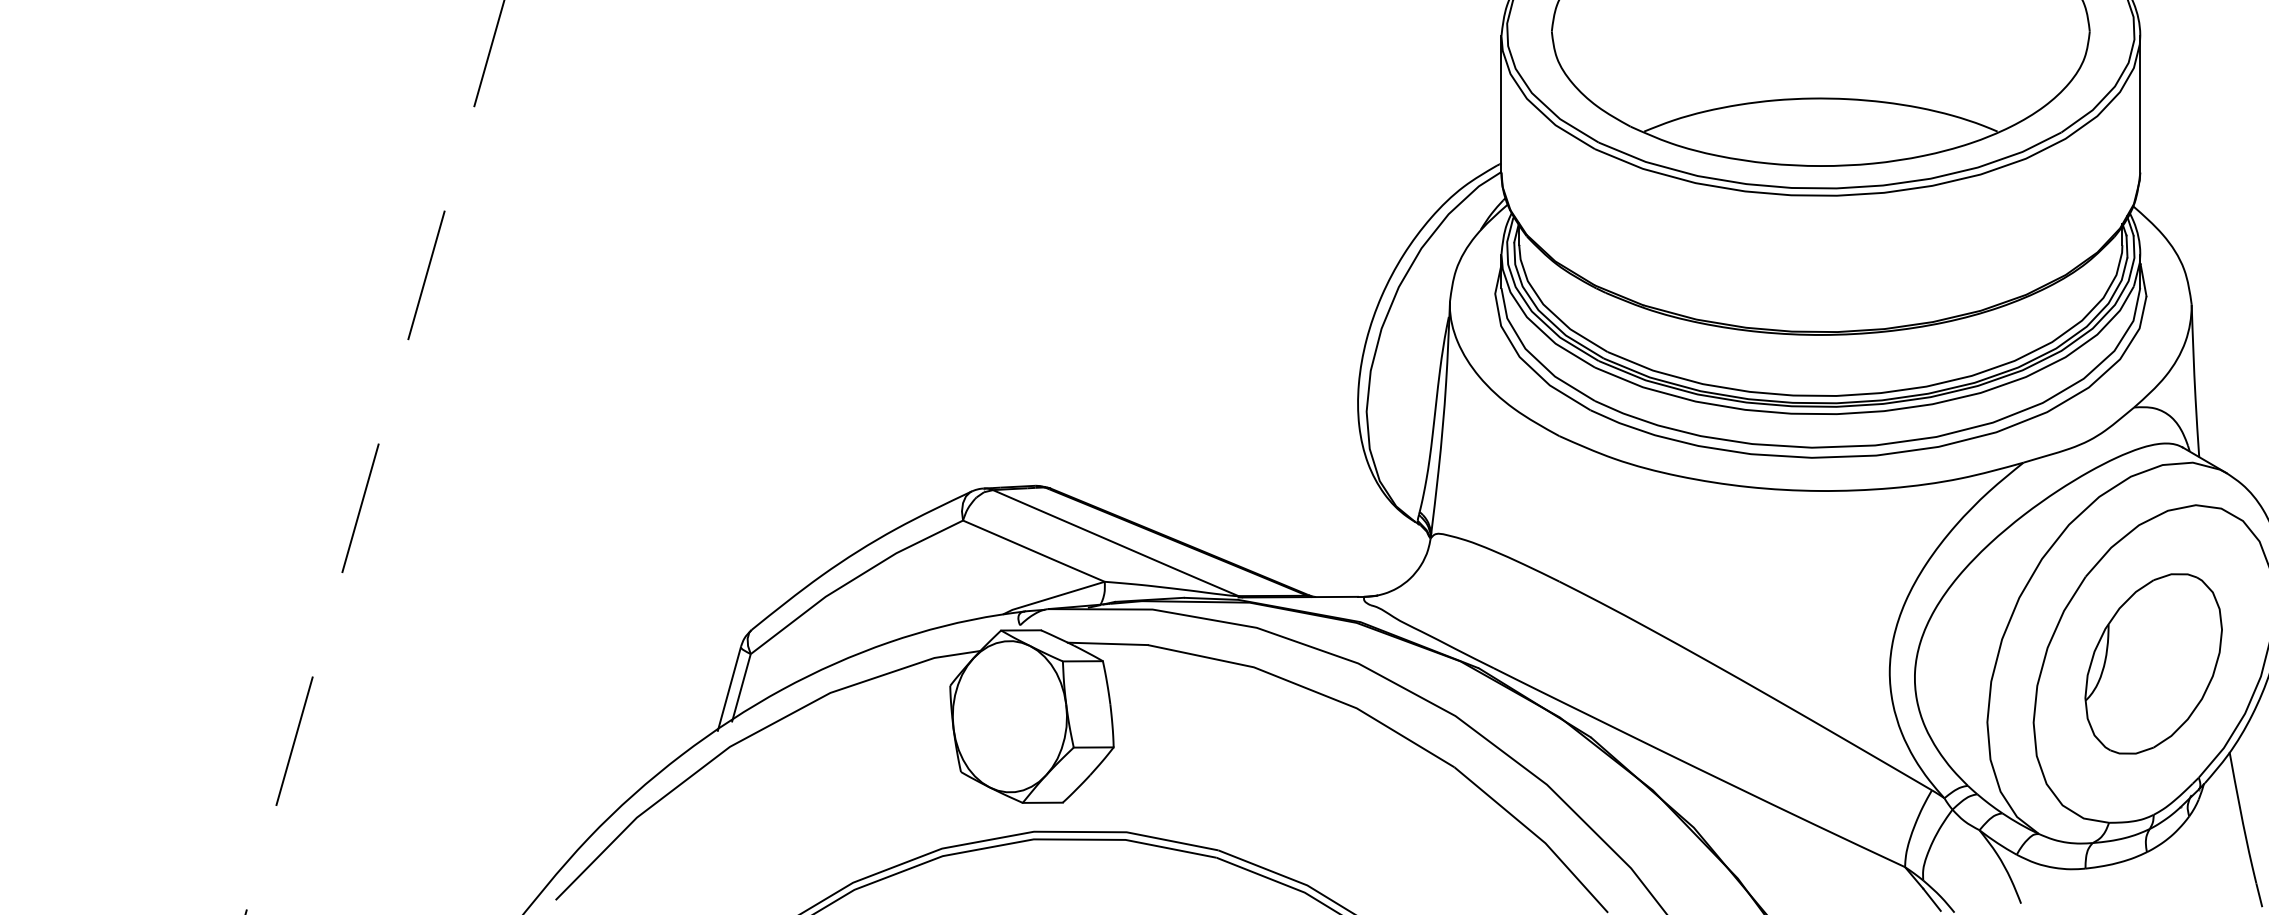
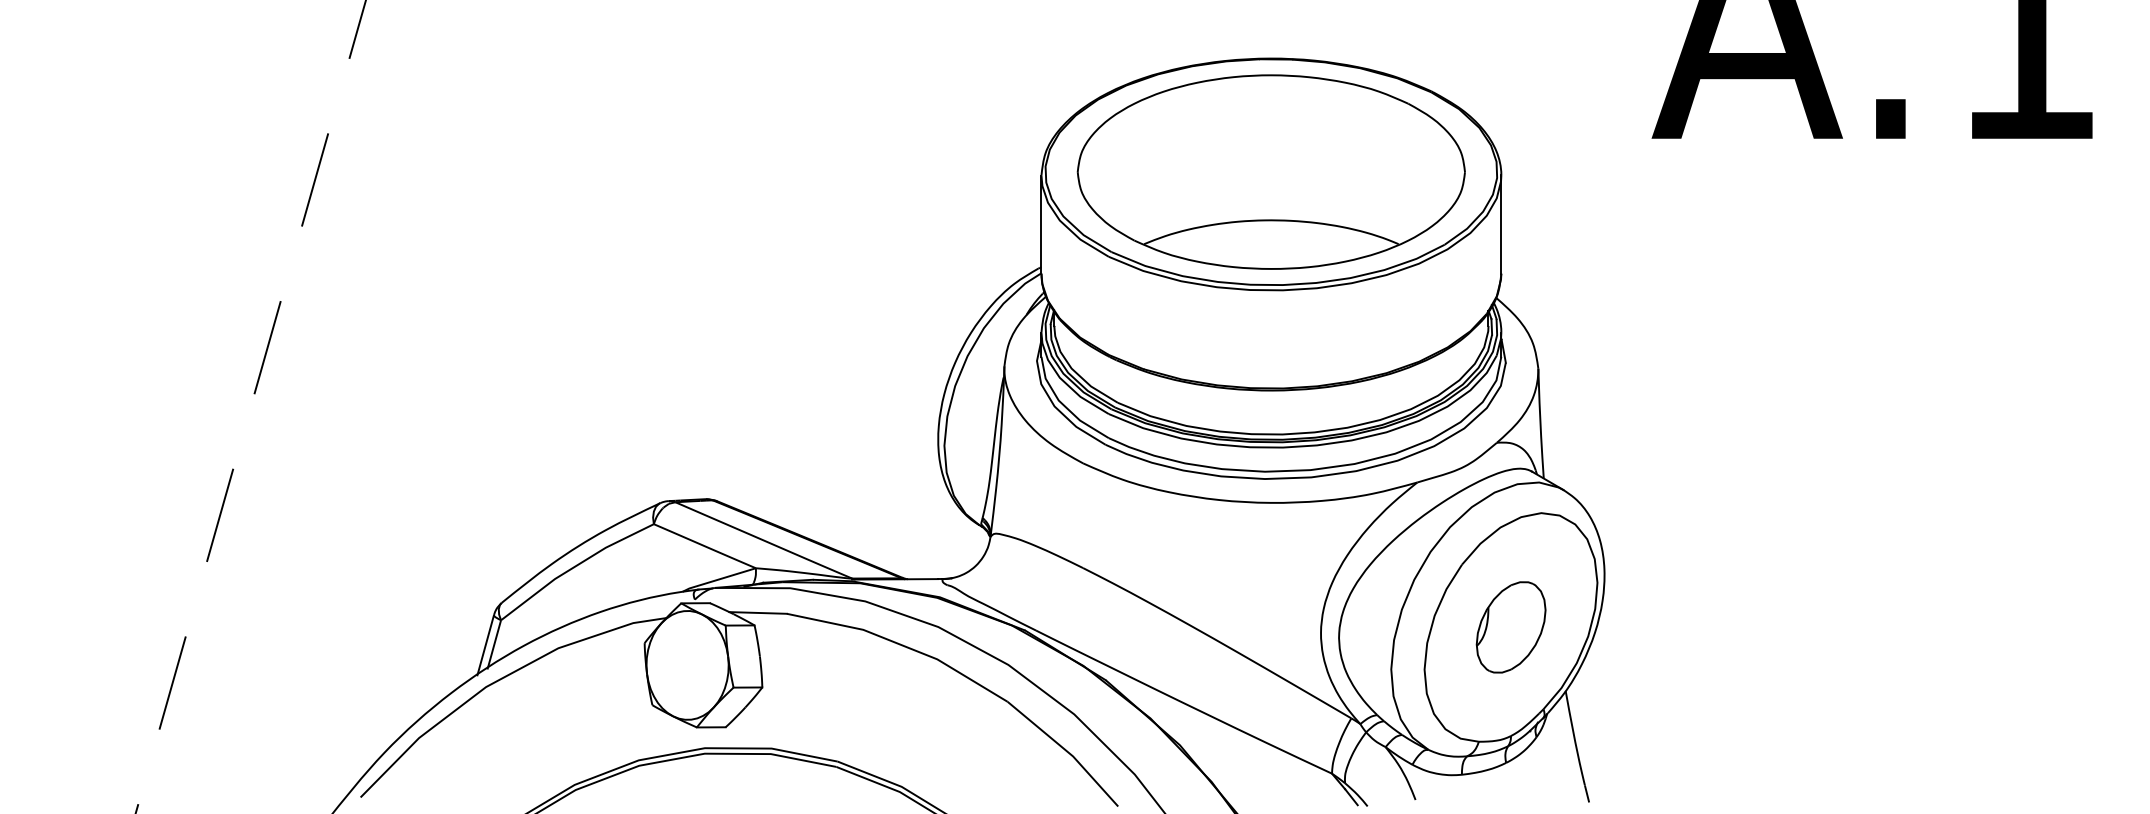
part: (2154, 664) -> (1511, 627), size x0.7

